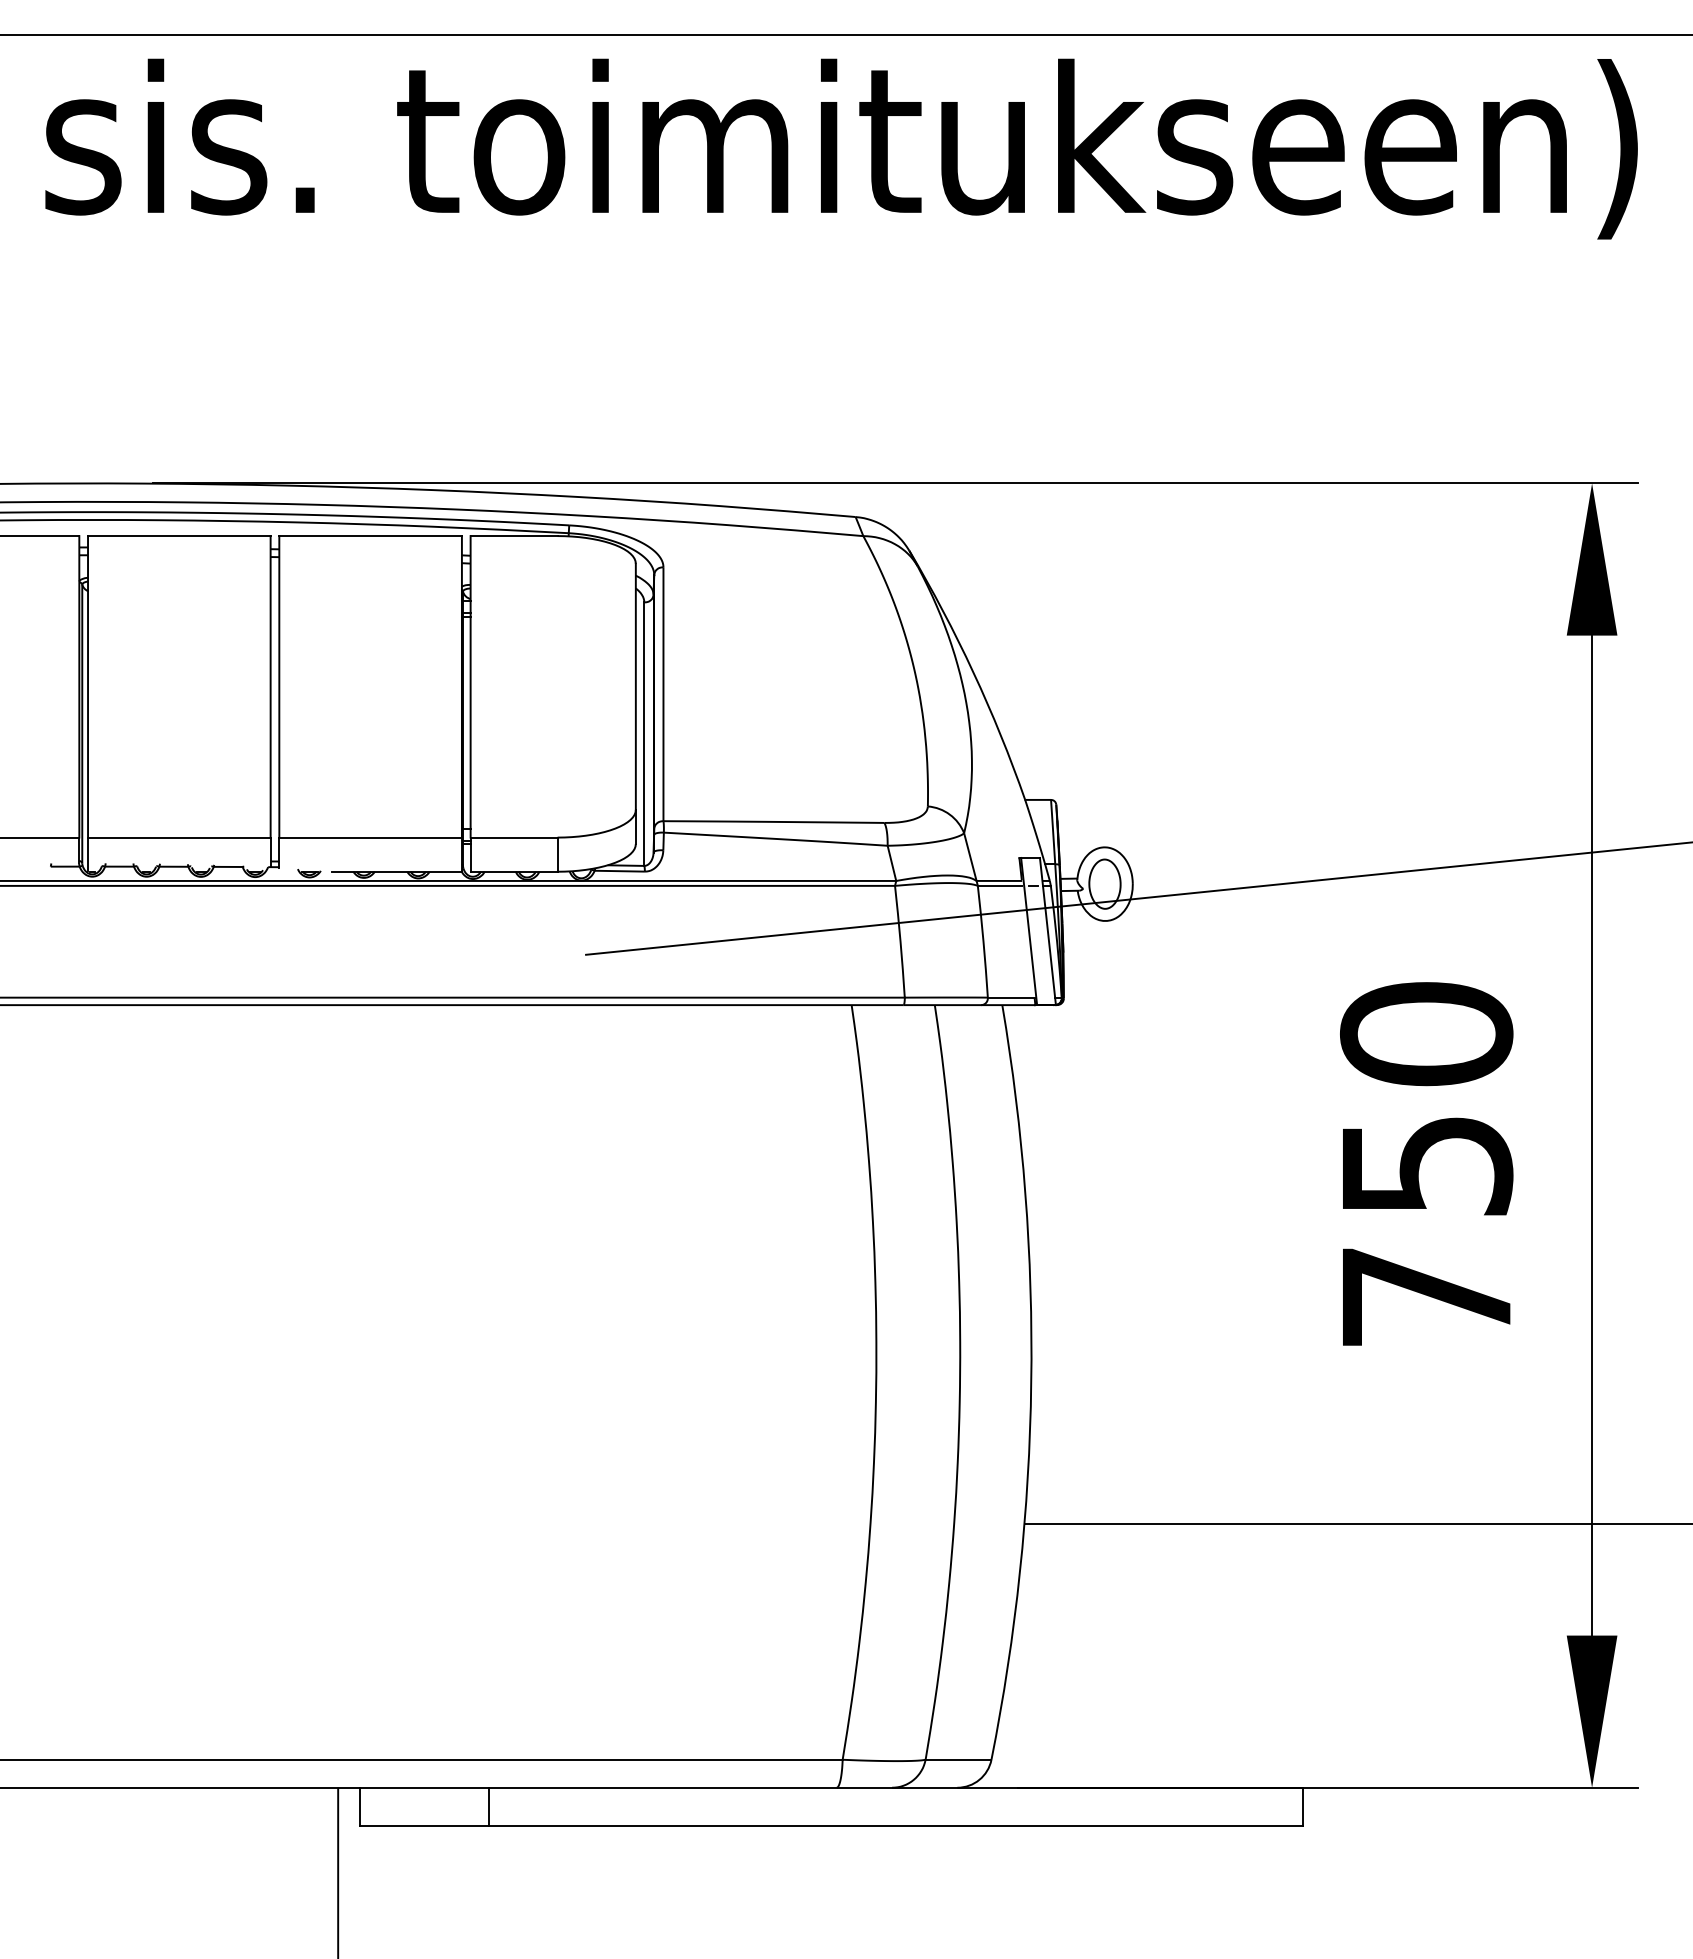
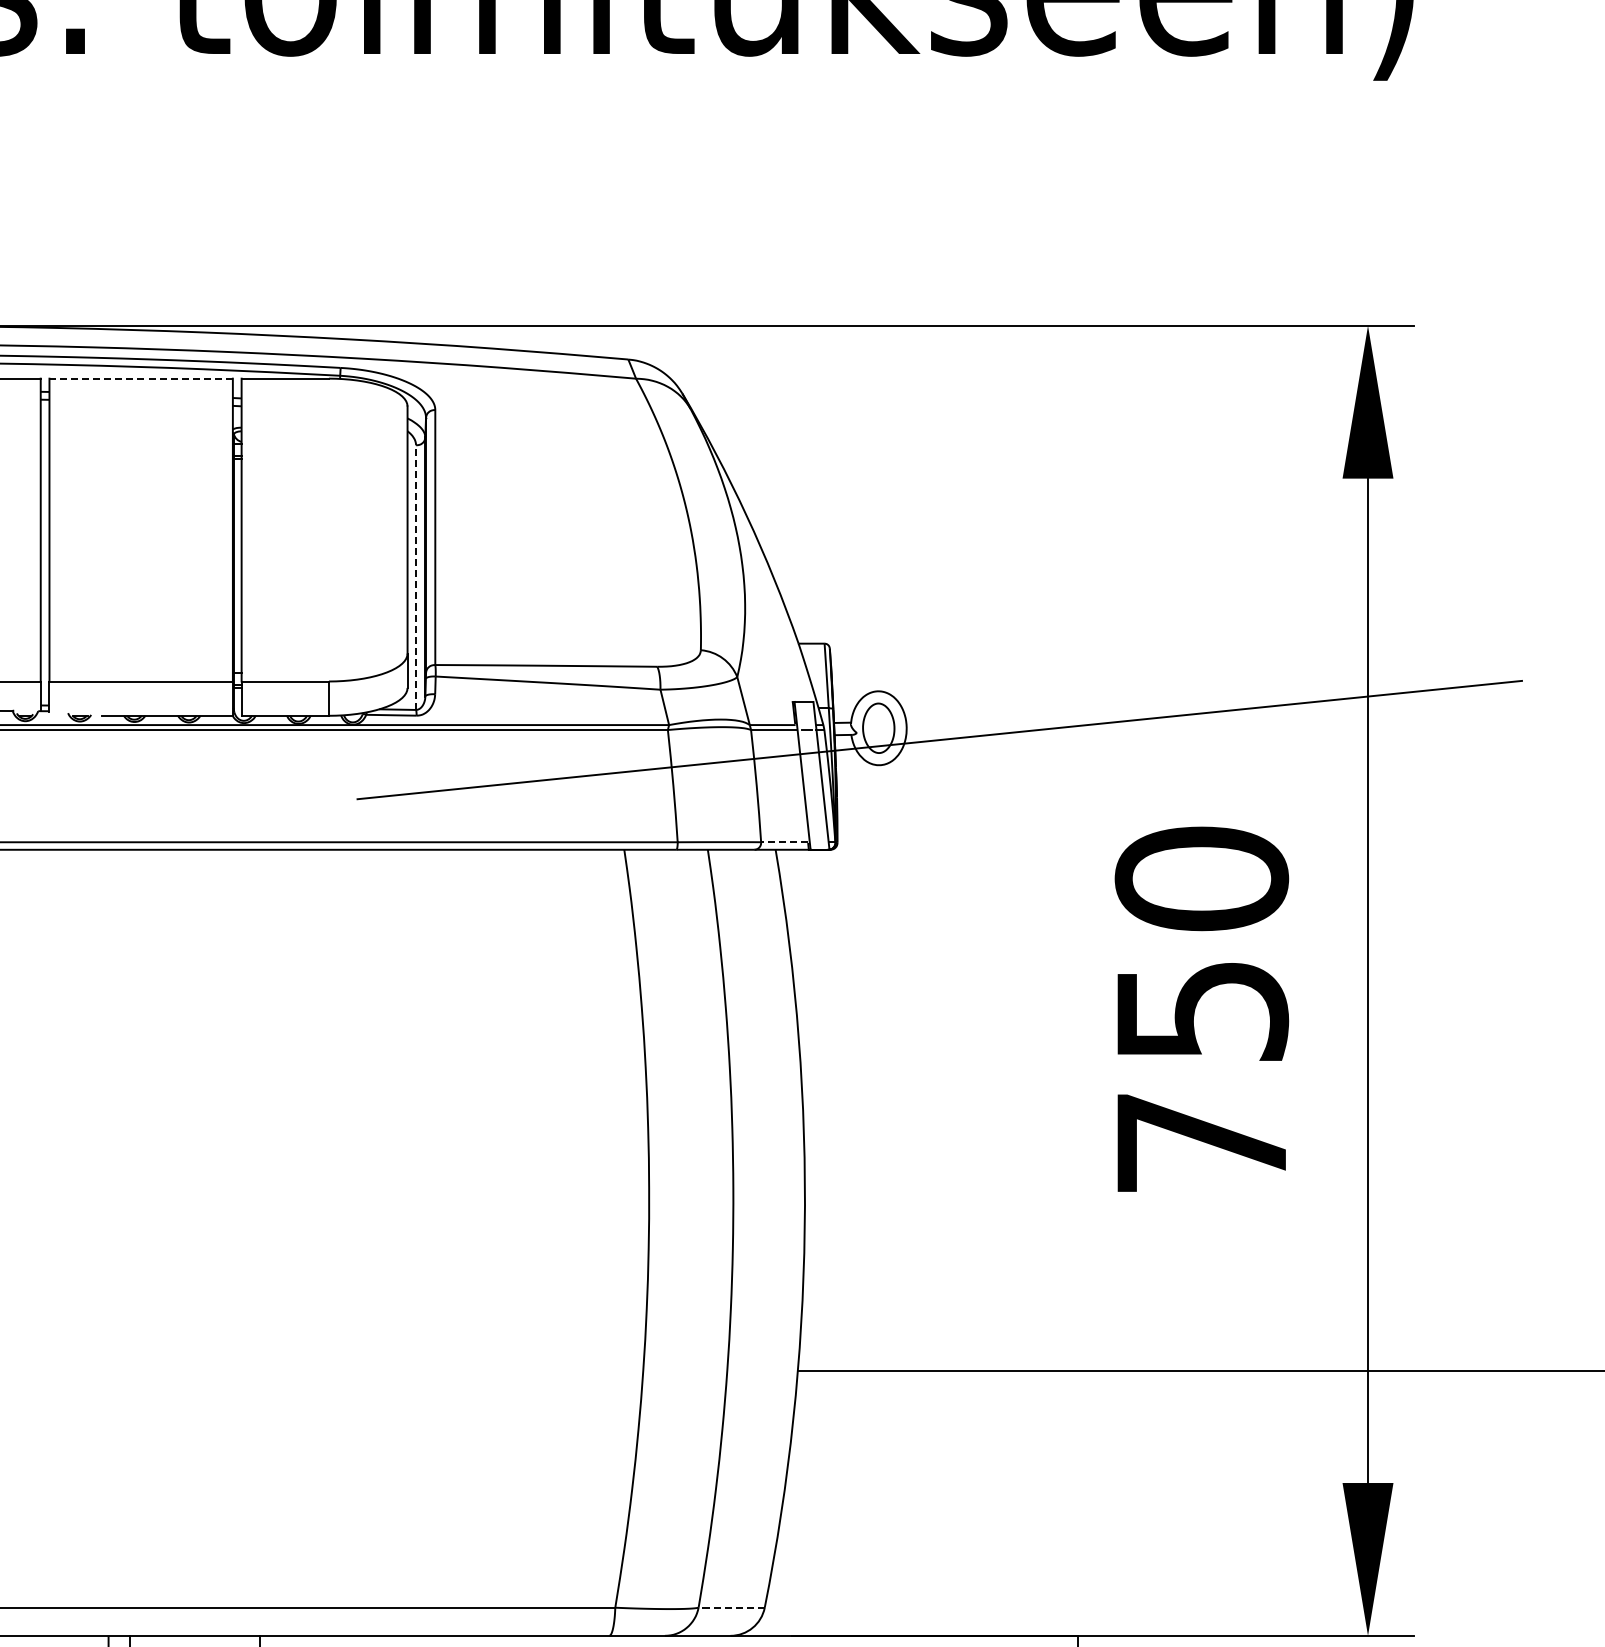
line: (370, 536) -> (141, 379), solid -> dashed
line: (644, 734) -> (416, 577), solid -> dashed
line: (1010, 997) -> (783, 842), solid -> dashed
line: (958, 1759) -> (731, 1607), solid -> dashed

